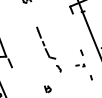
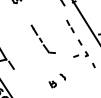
line: (74, 34) -> (69, 25), added
part: (80, 65) -> (81, 55), size x1.67
part: (58, 68) -> (62, 76), moved

